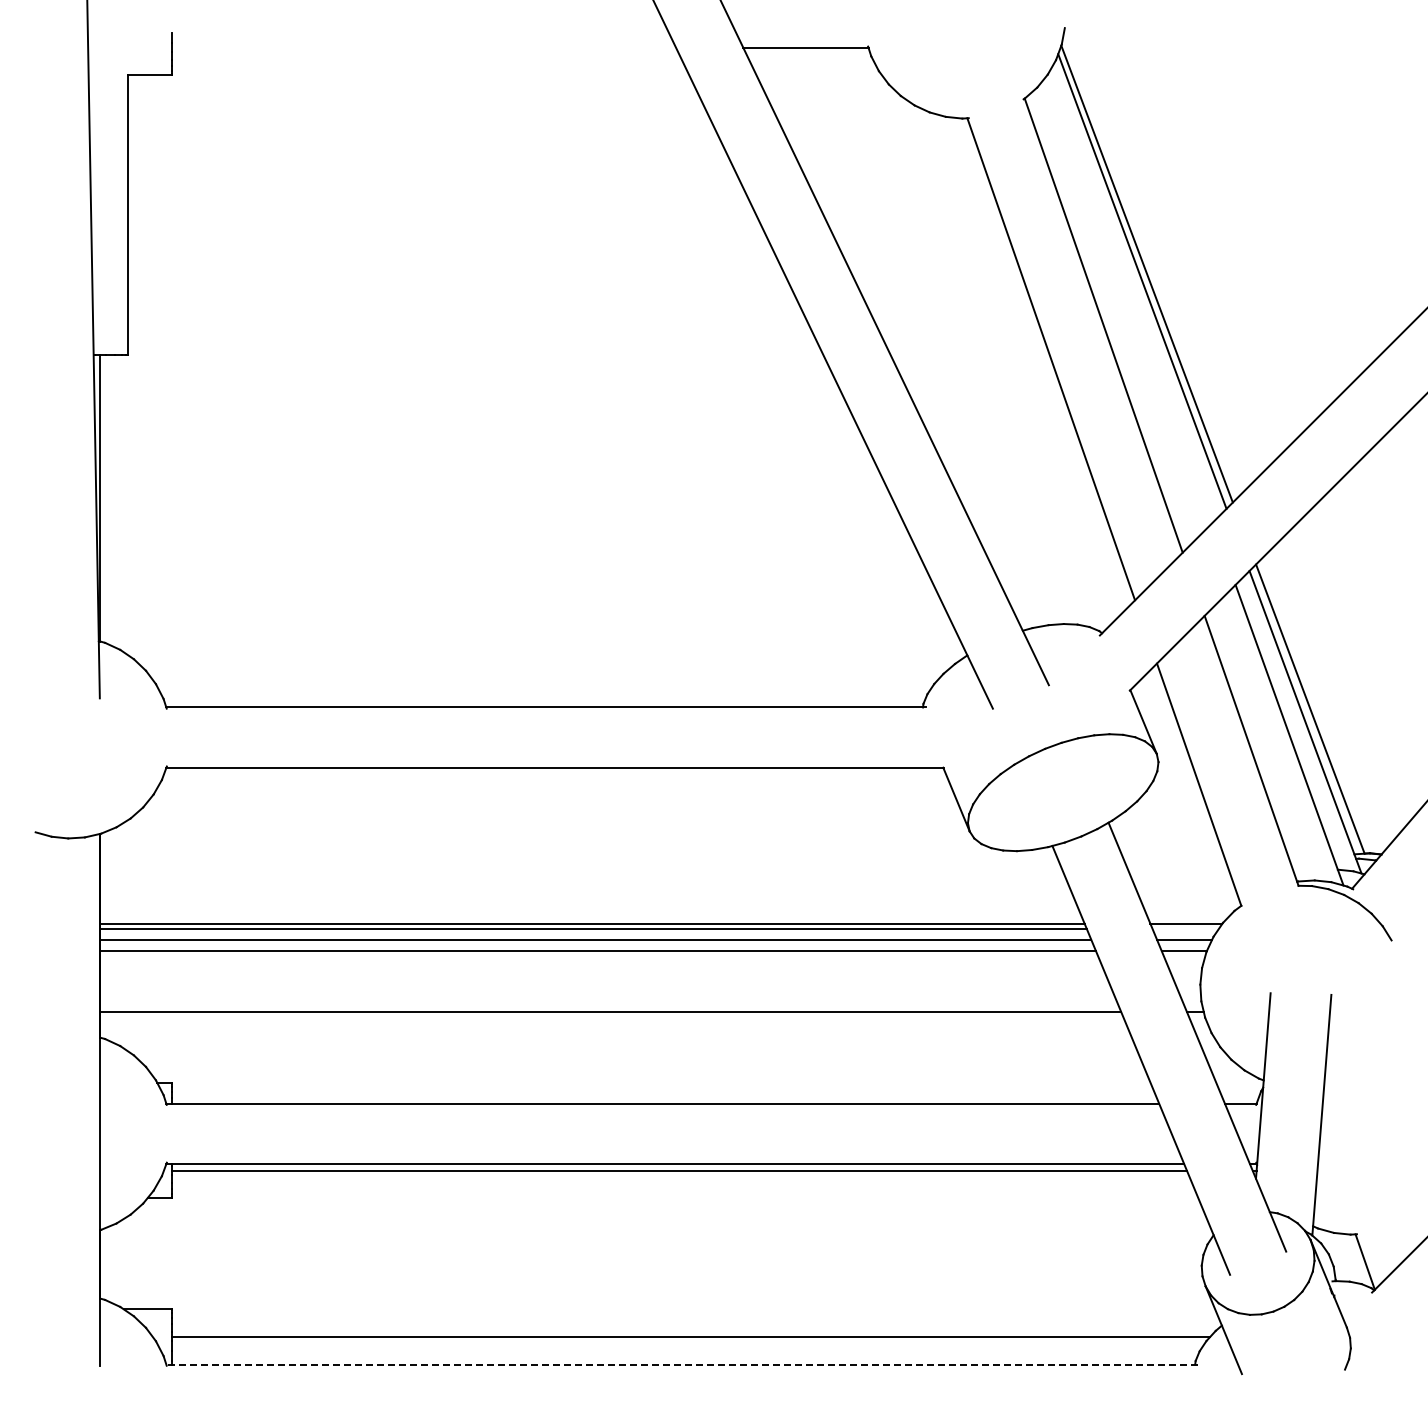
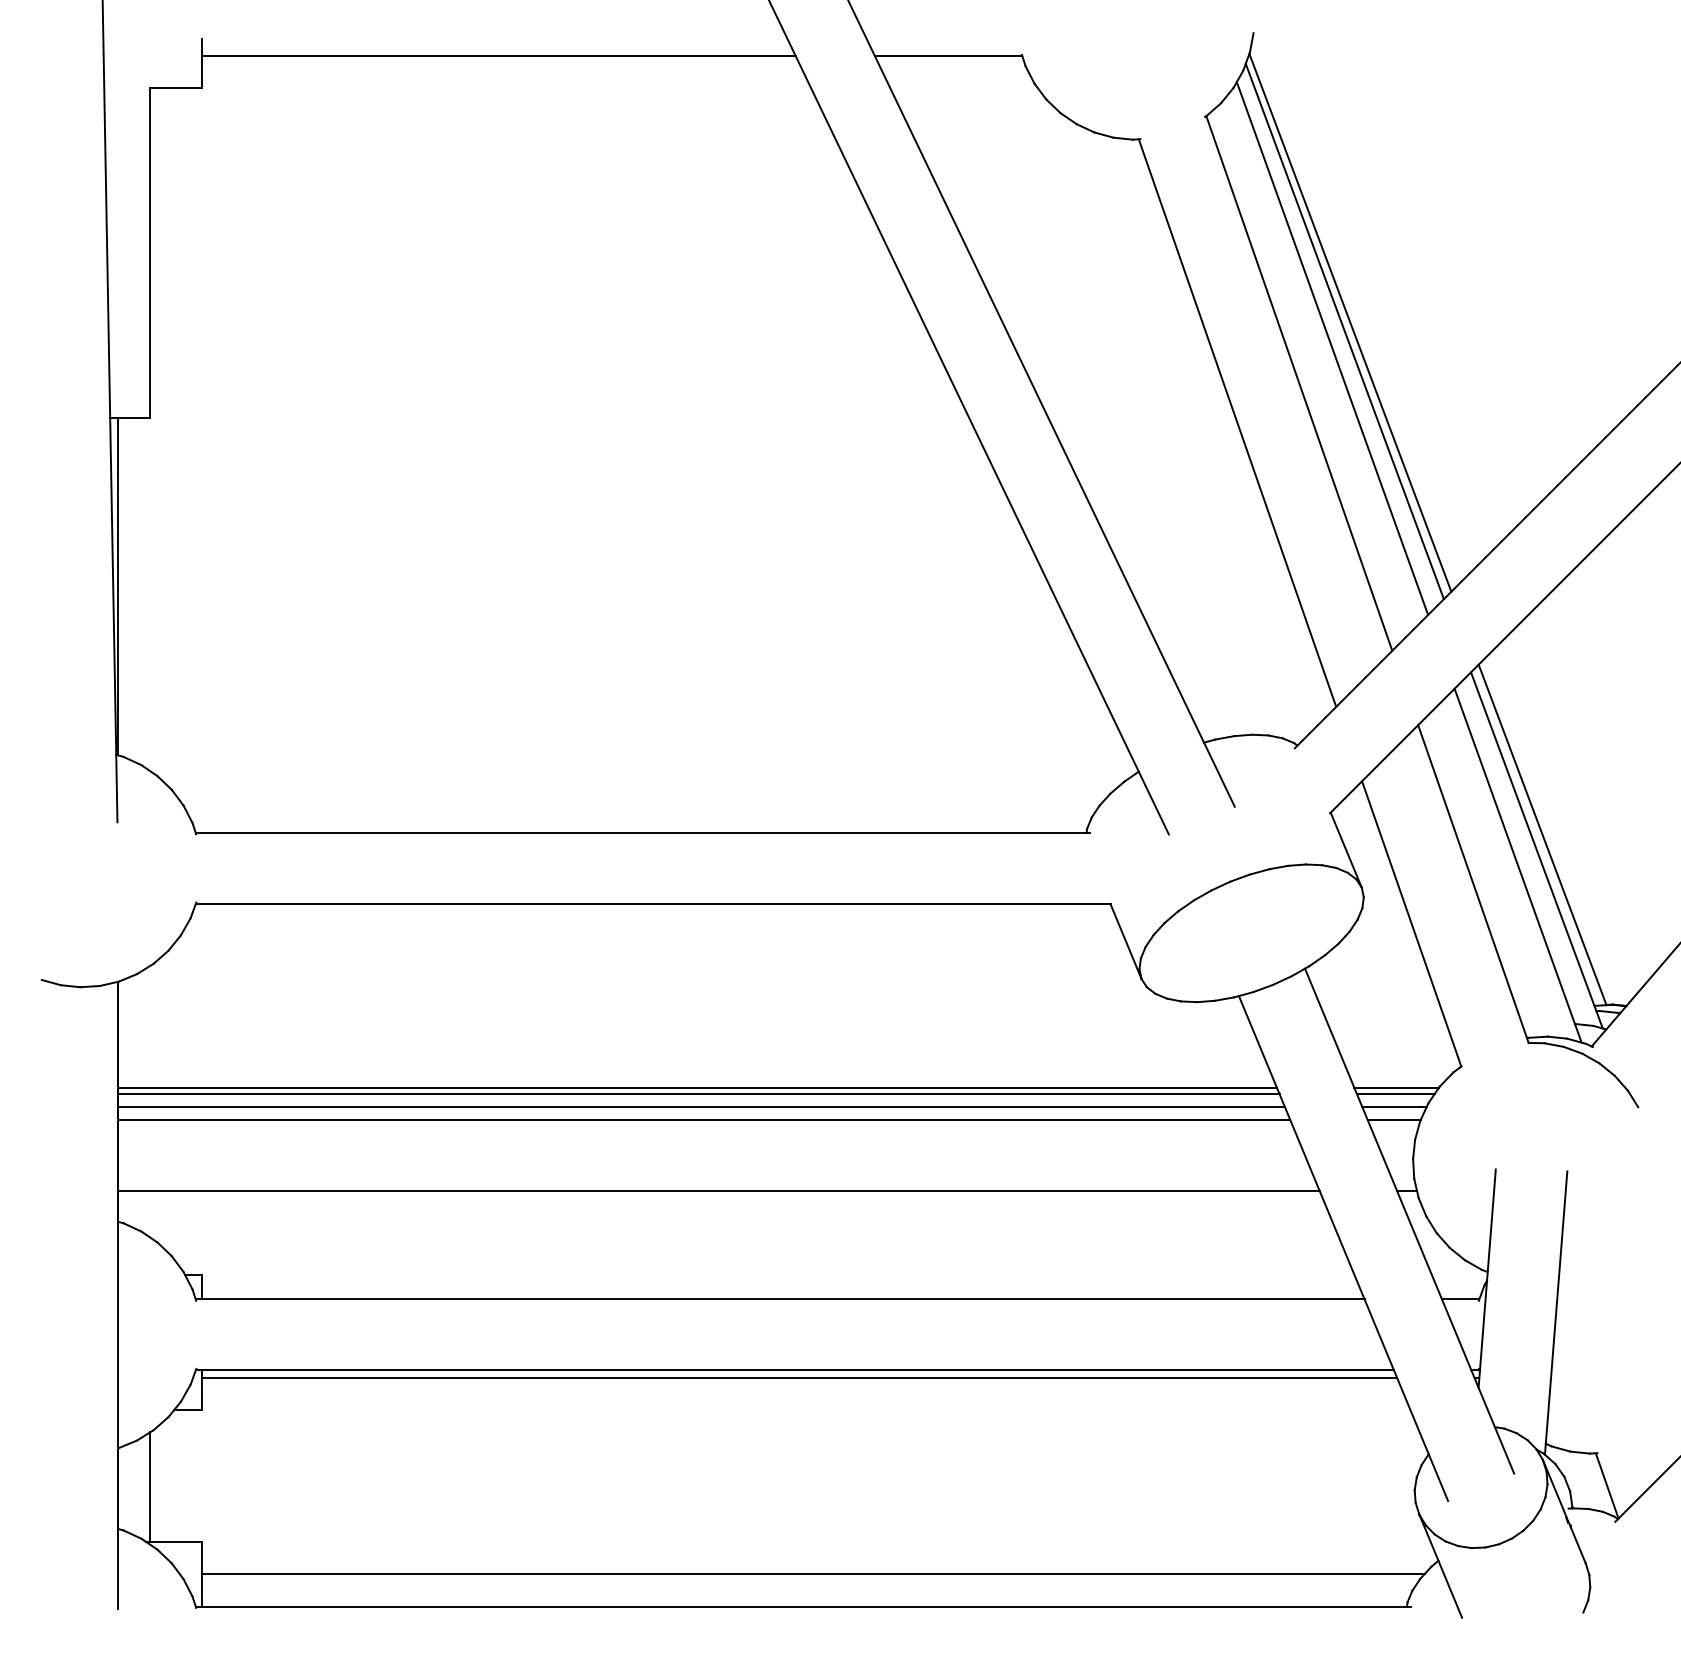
line: (423, 47) -> (498, 56), added
line: (1131, 295) -> (1332, 347), added
line: (1185, 929) -> (1395, 1094), added
line: (127, 1262) -> (150, 1486), added
line: (681, 1364) -> (802, 1606), dashed -> solid

